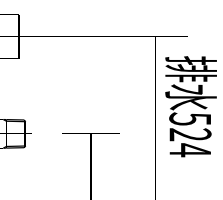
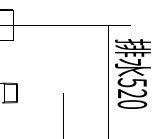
text: (190, 150) -> (132, 104), 524 -> 520

